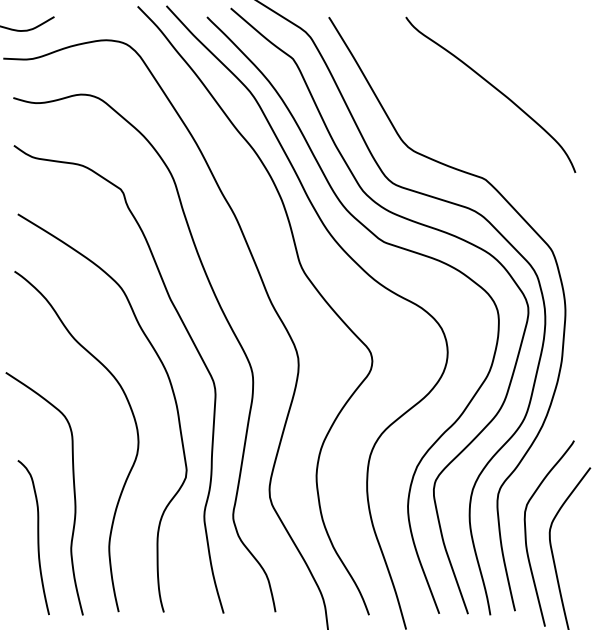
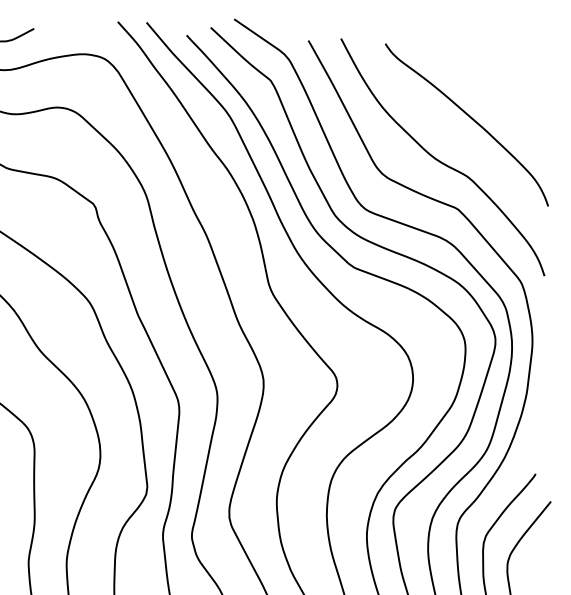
curve: (465, 131) -> (440, 160), added

